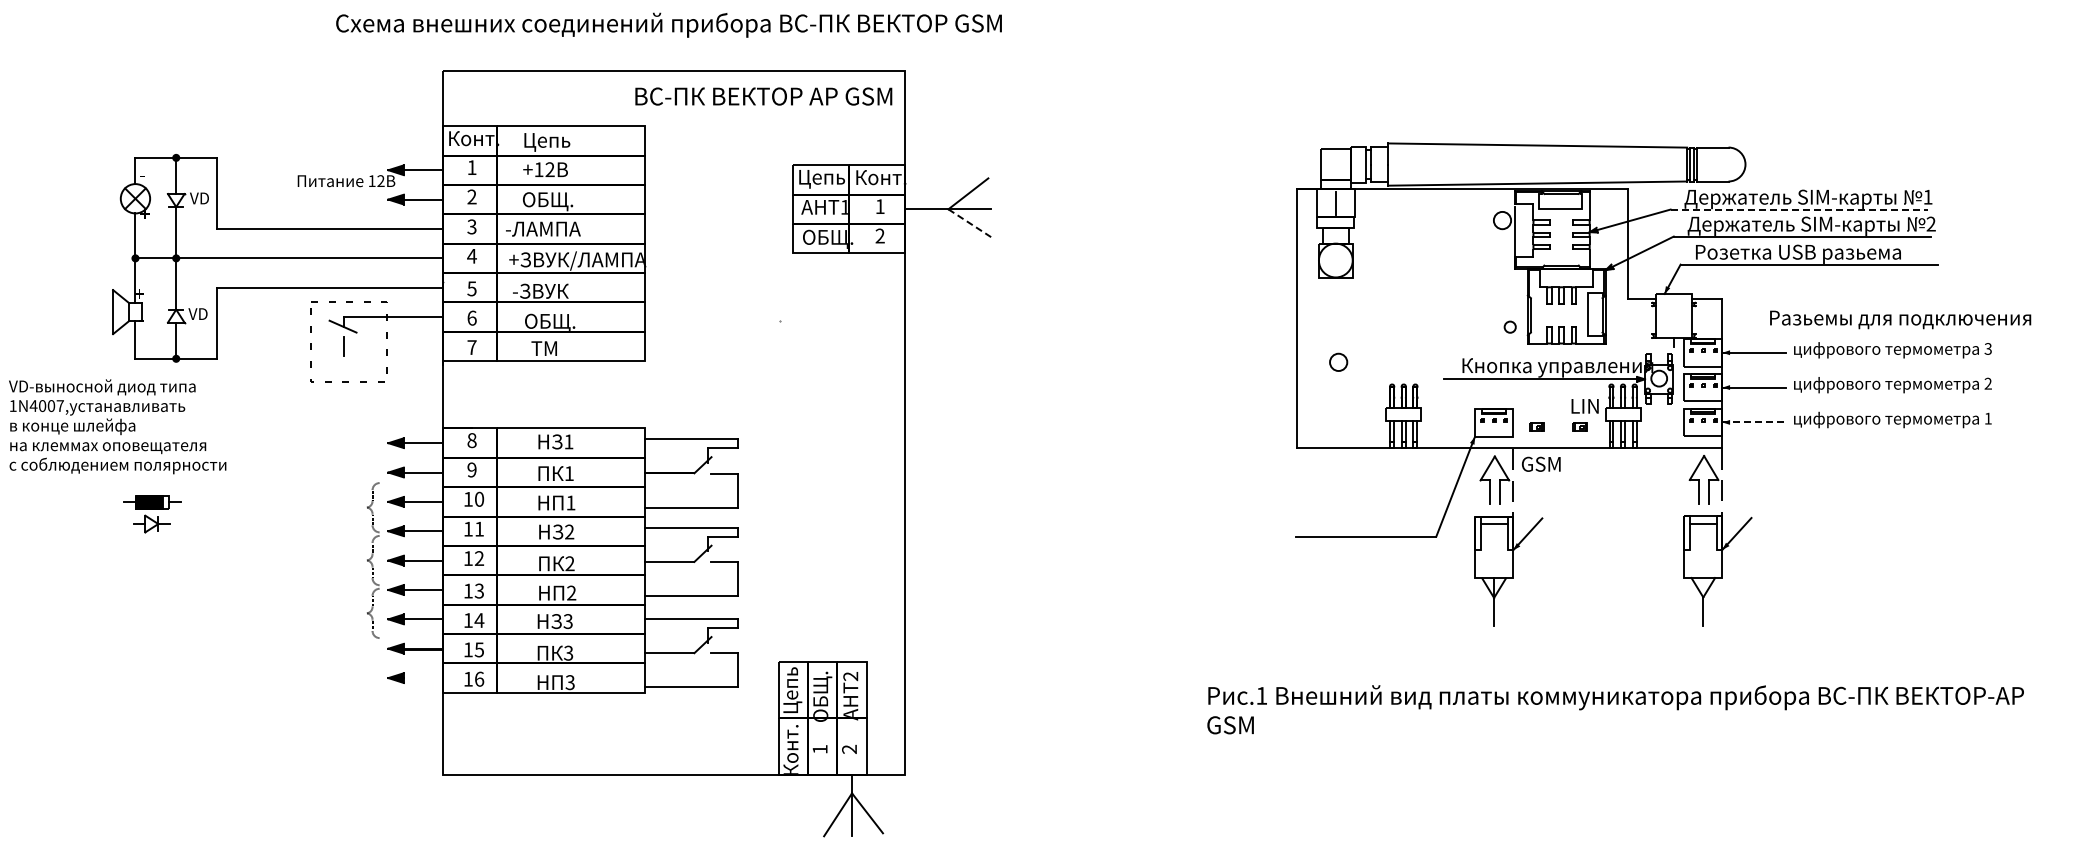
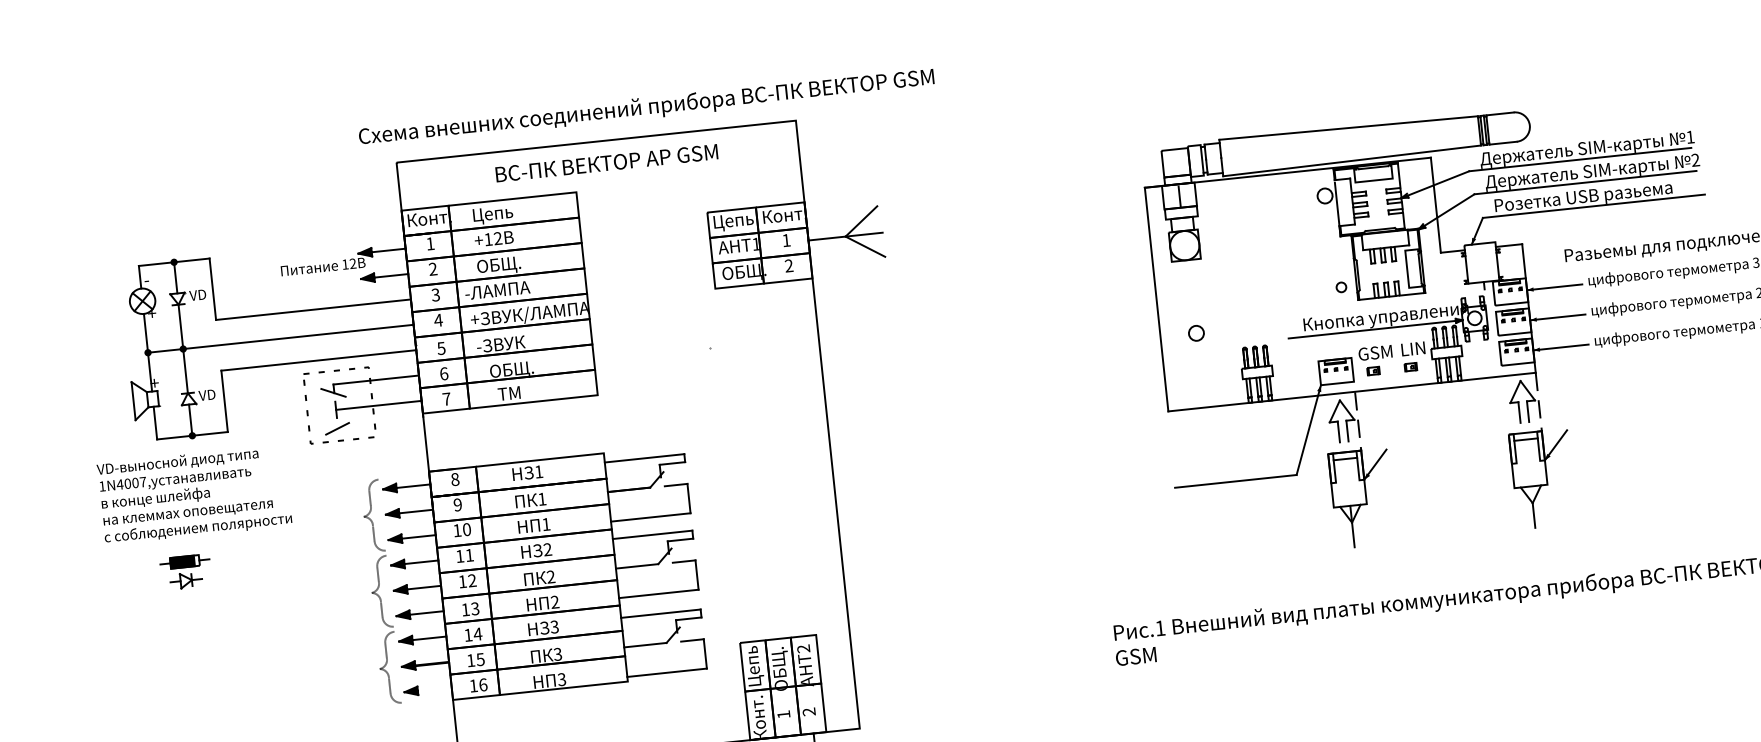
text: (668, 24) -> (646, 107), moved
text: (763, 96) -> (606, 163), moved
line: (1799, 209) -> (1580, 159), dashed -> solid
line: (969, 223) -> (865, 246), dashed -> solid
line: (393, 346) -> (378, 405), added
line: (343, 368) -> (337, 428), added
line: (1754, 422) -> (1561, 347), dashed -> solid
text: (117, 426) -> (194, 494), moved
text: (1541, 463) -> (1375, 352), moved
part: (372, 560) -> (380, 592), size x1.67

